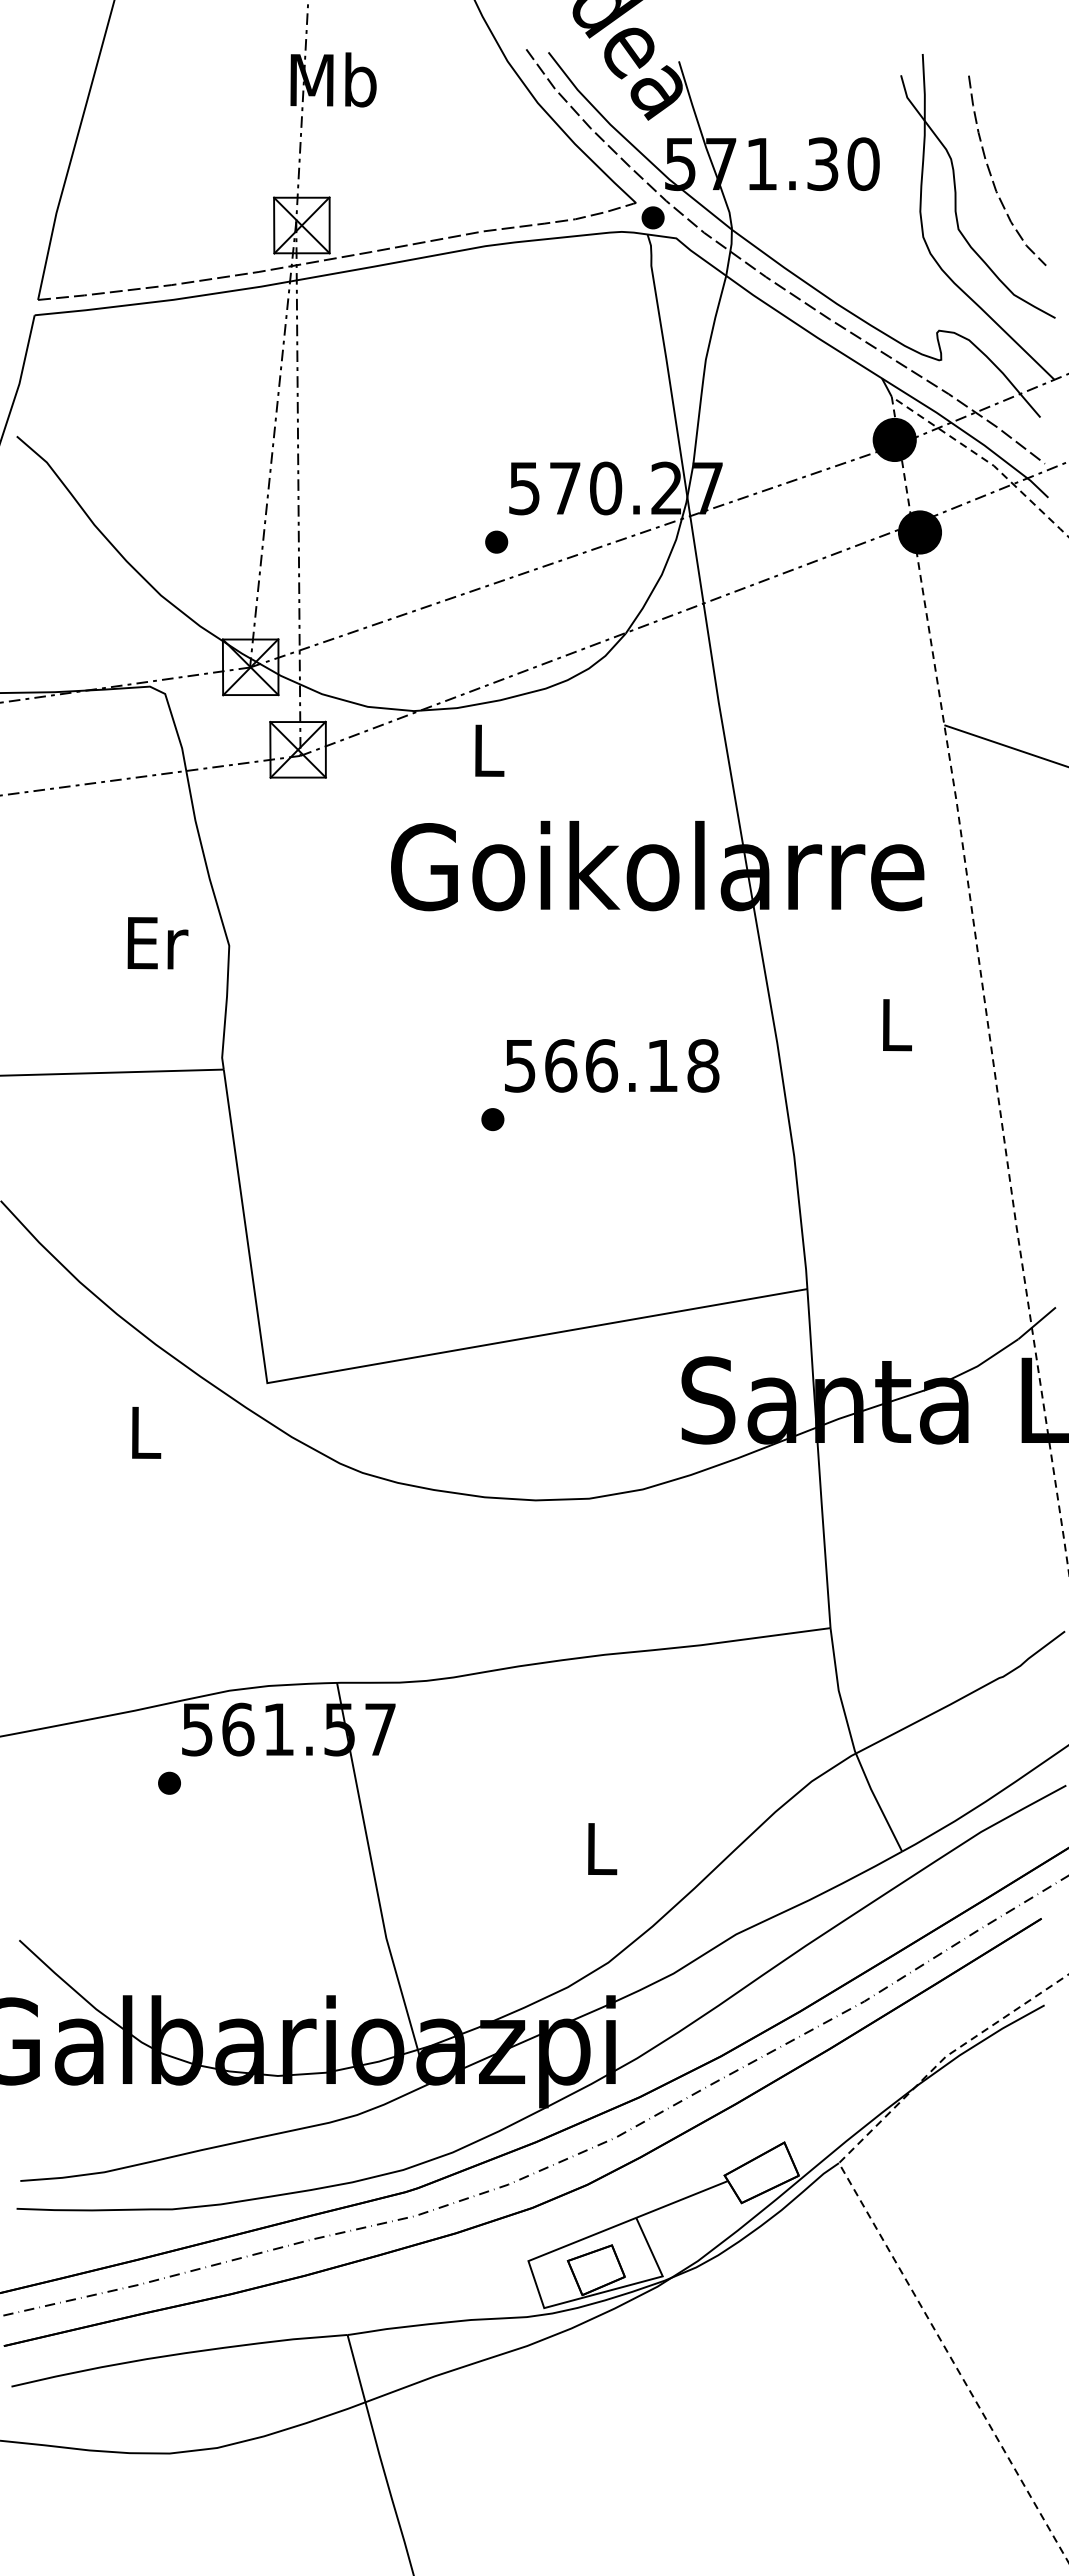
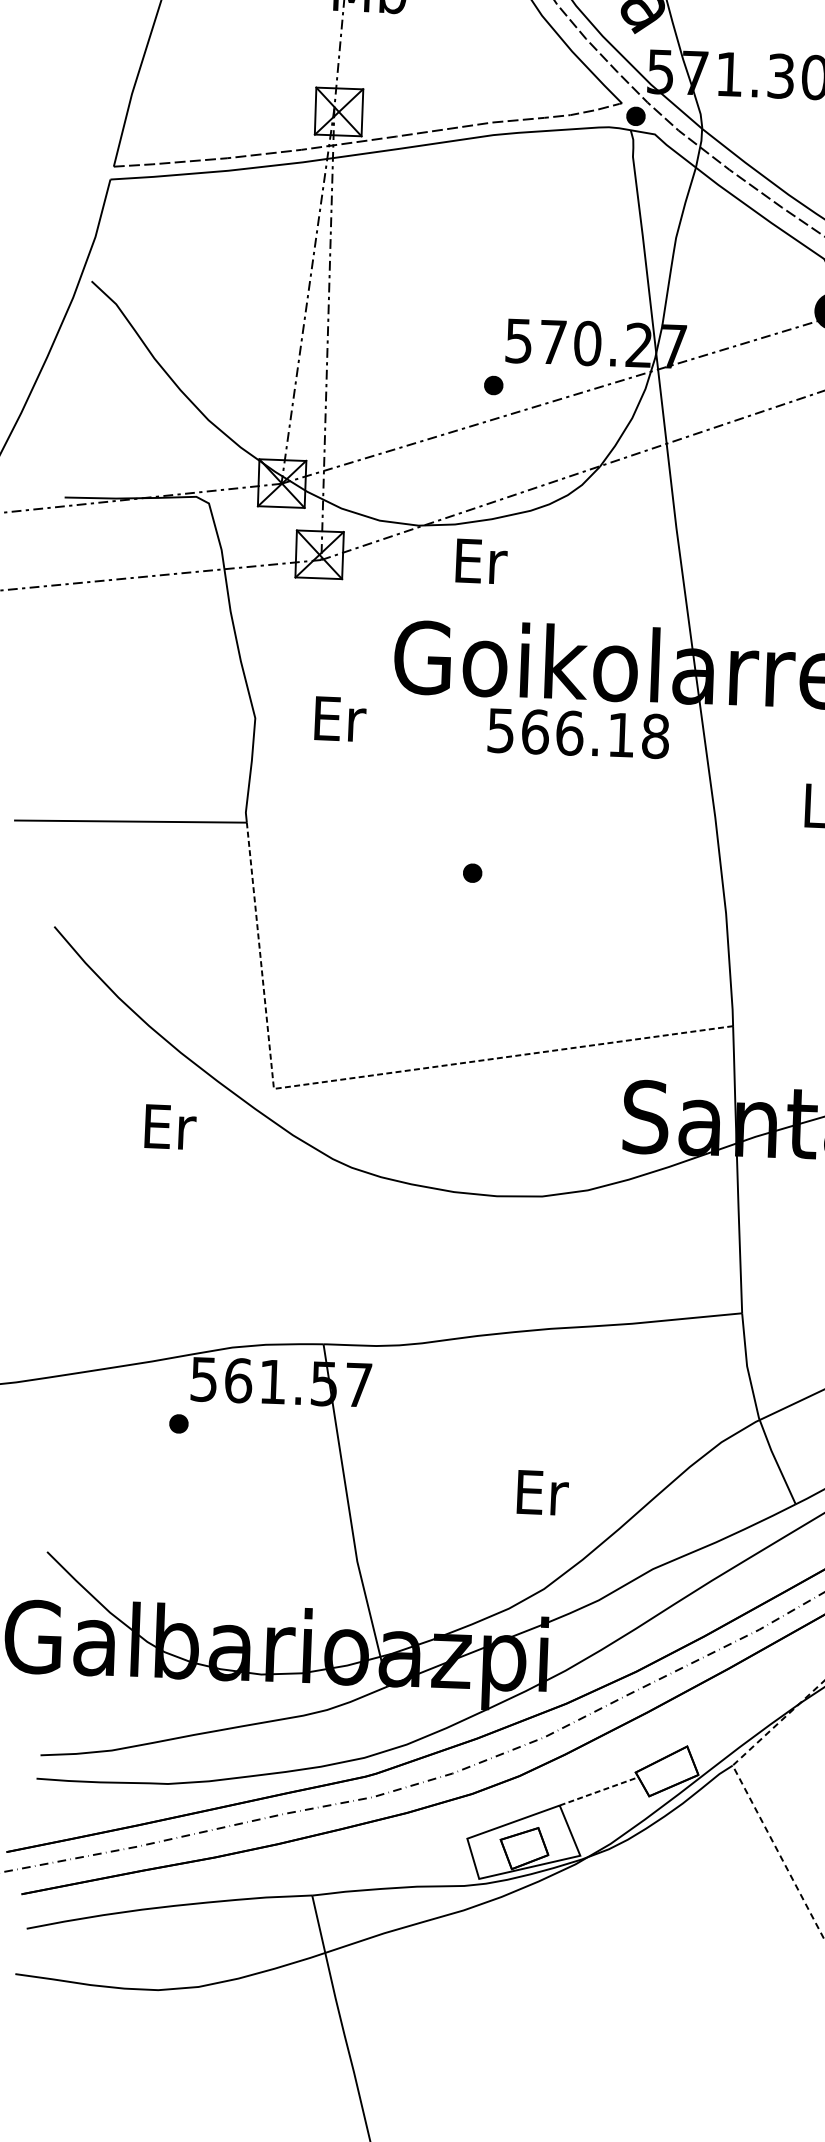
text: (489, 750) -> (481, 561), L -> Er
text: (157, 943) -> (340, 719), moved
text: (612, 1065) -> (578, 733), moved
line: (380, 1363) -> (370, 1075), solid -> dashed
text: (146, 1432) -> (170, 1126), L -> Er
text: (602, 1849) -> (542, 1493), L -> Er
line: (682, 2199) -> (599, 1791), solid -> dashed

